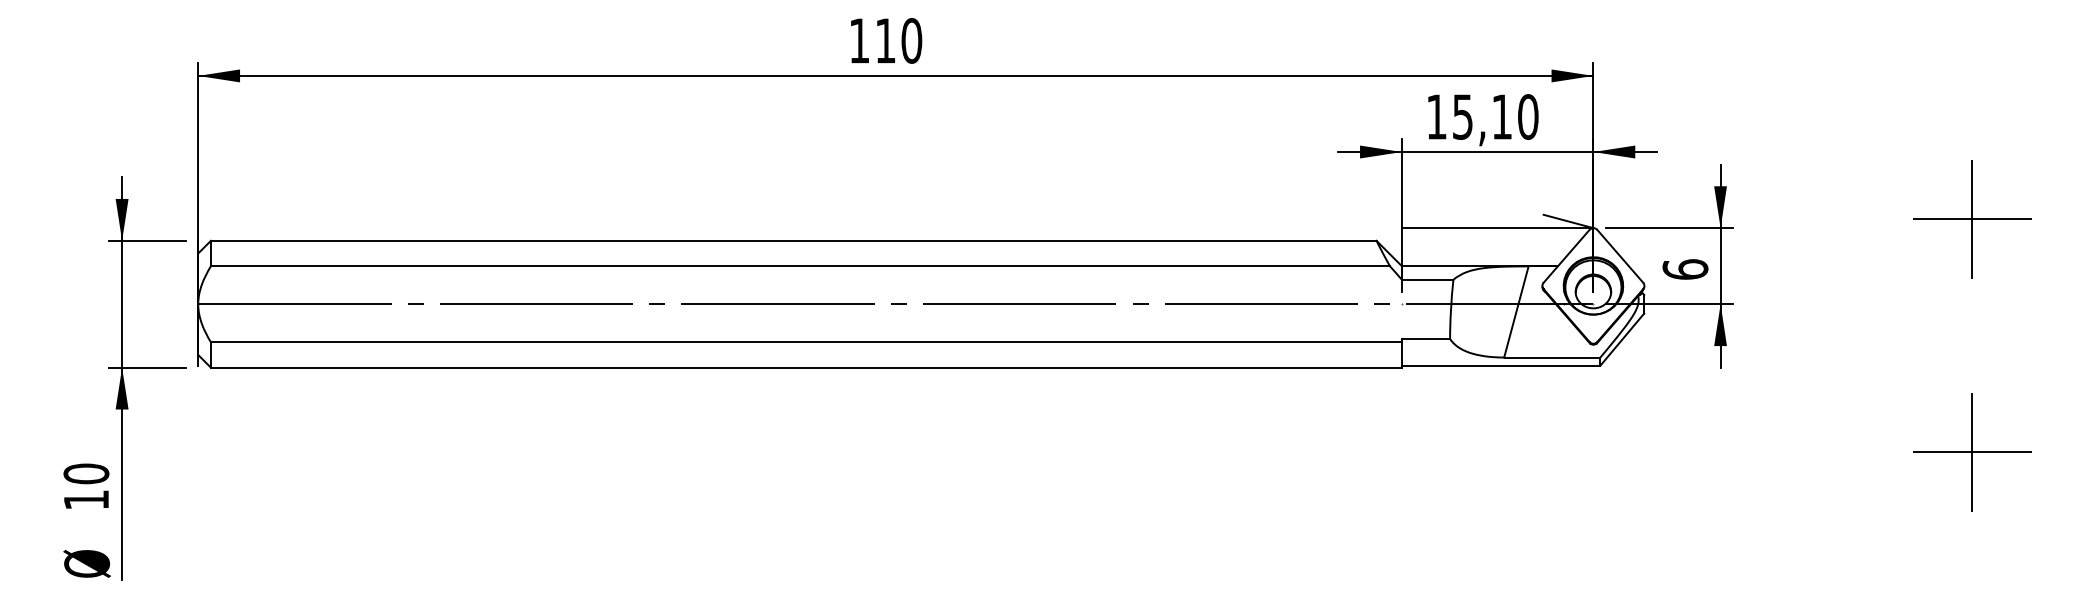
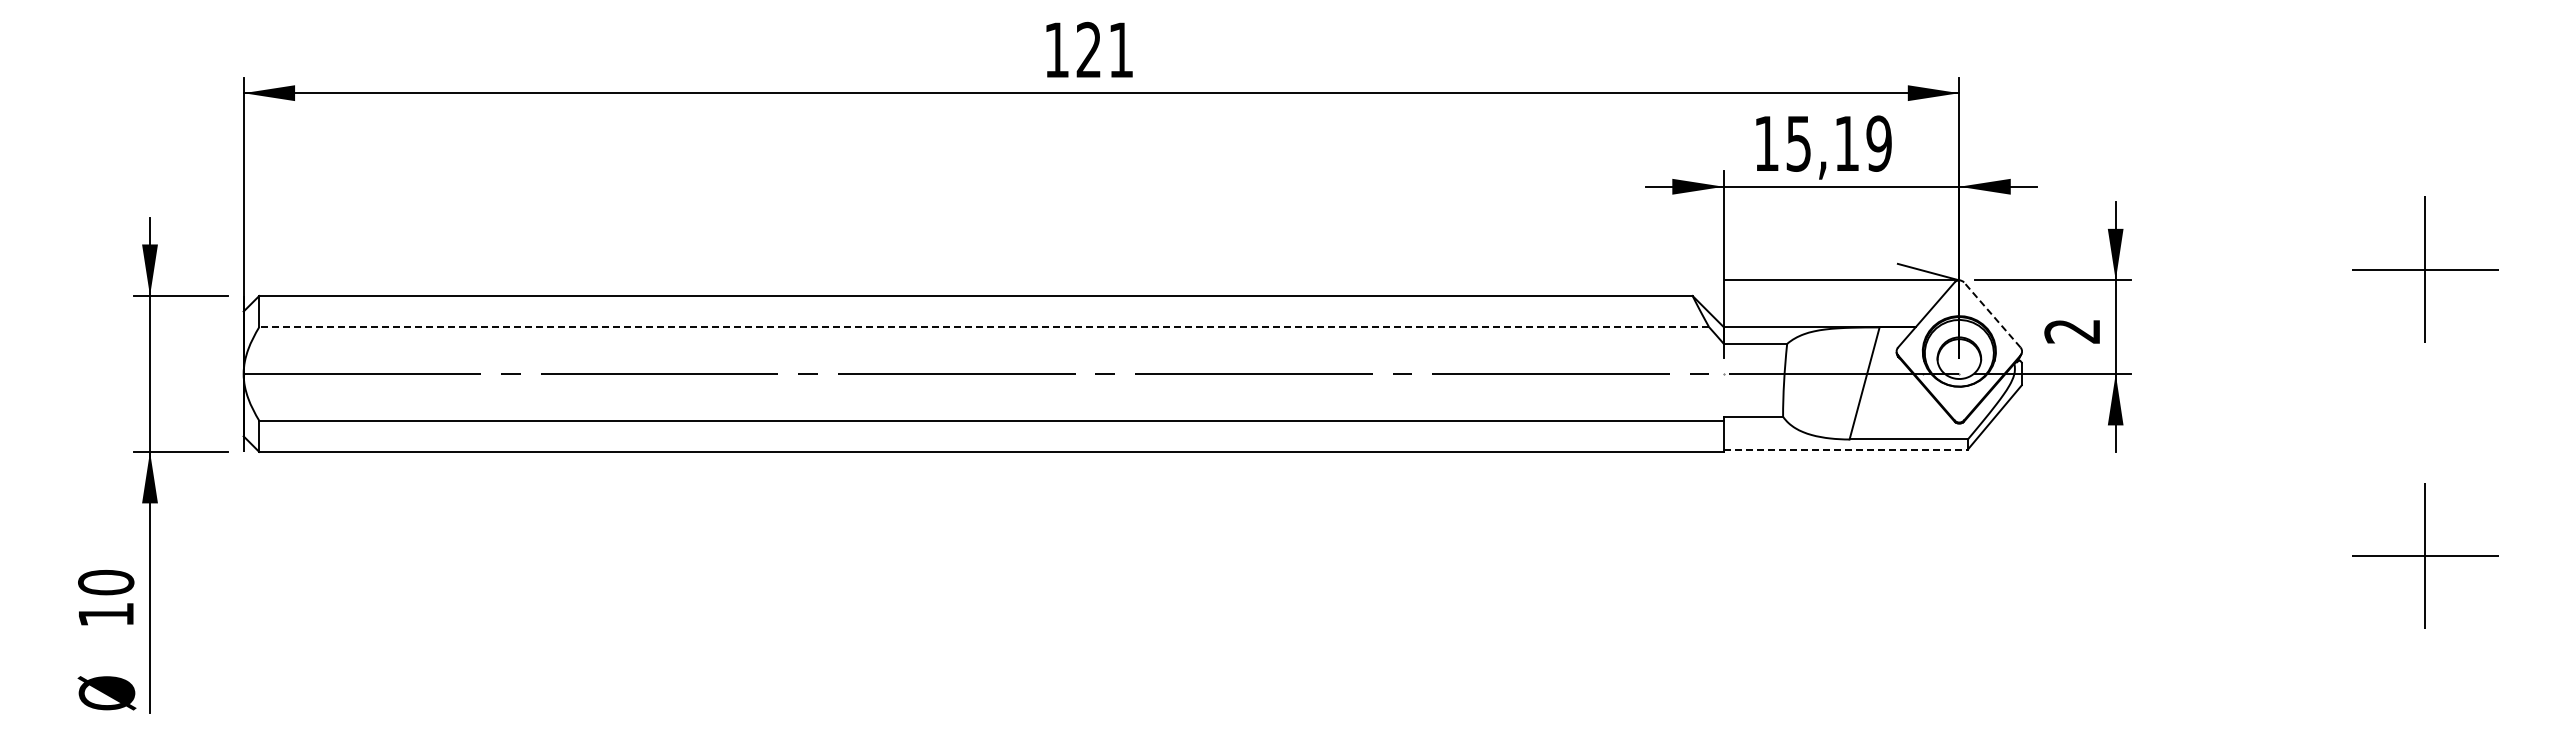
text: (898, 40) -> (1104, 49), 110 -> 121
text: (1527, 116) -> (1878, 143), 15,10 -> 15,19
line: (1620, 255) -> (1992, 314), solid -> dashed
line: (800, 266) -> (984, 327), solid -> dashed
text: (1685, 268) -> (2072, 330), 6 -> 2
line: (1501, 365) -> (1846, 449), solid -> dashed

